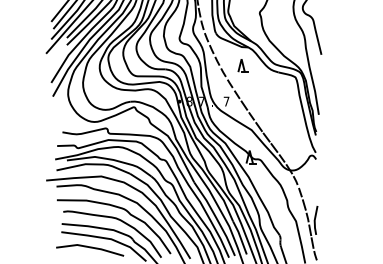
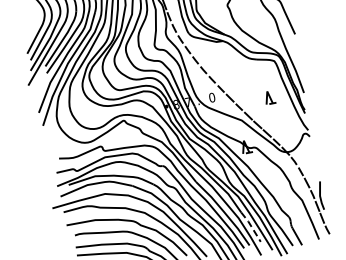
part: (242, 65) -> (269, 97), moved
text: (226, 101) -> (212, 97), 7 -> 0
line: (240, 237) -> (251, 226), solid -> dashed

